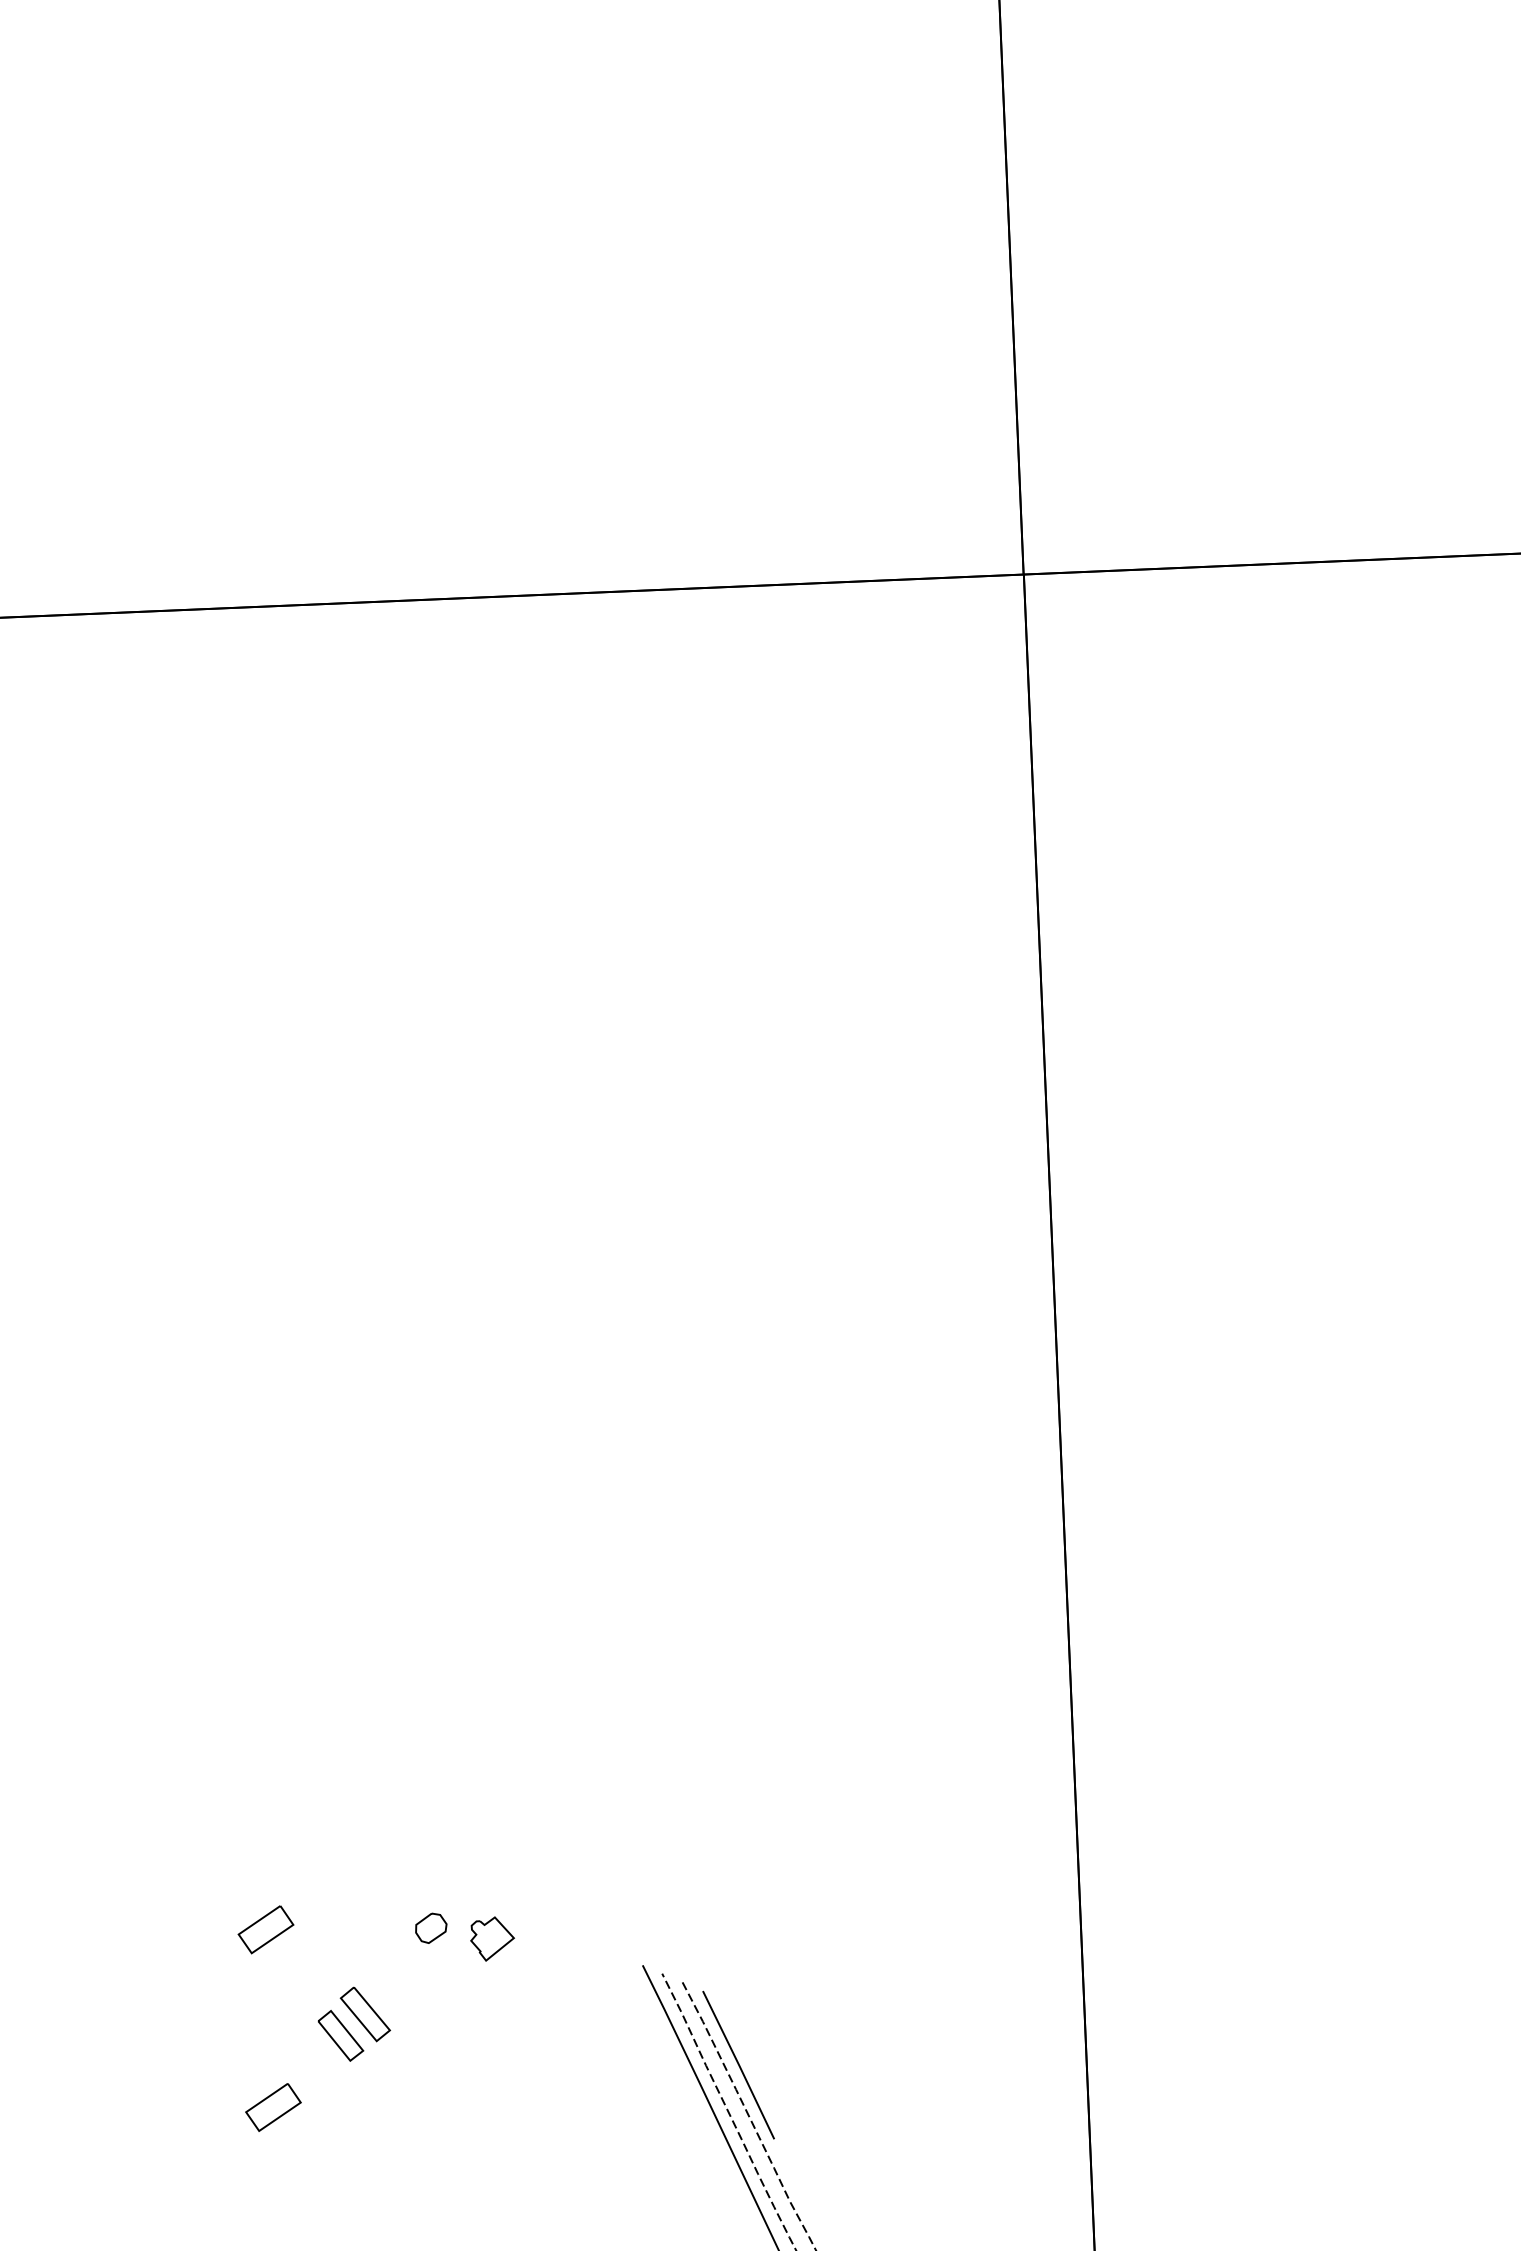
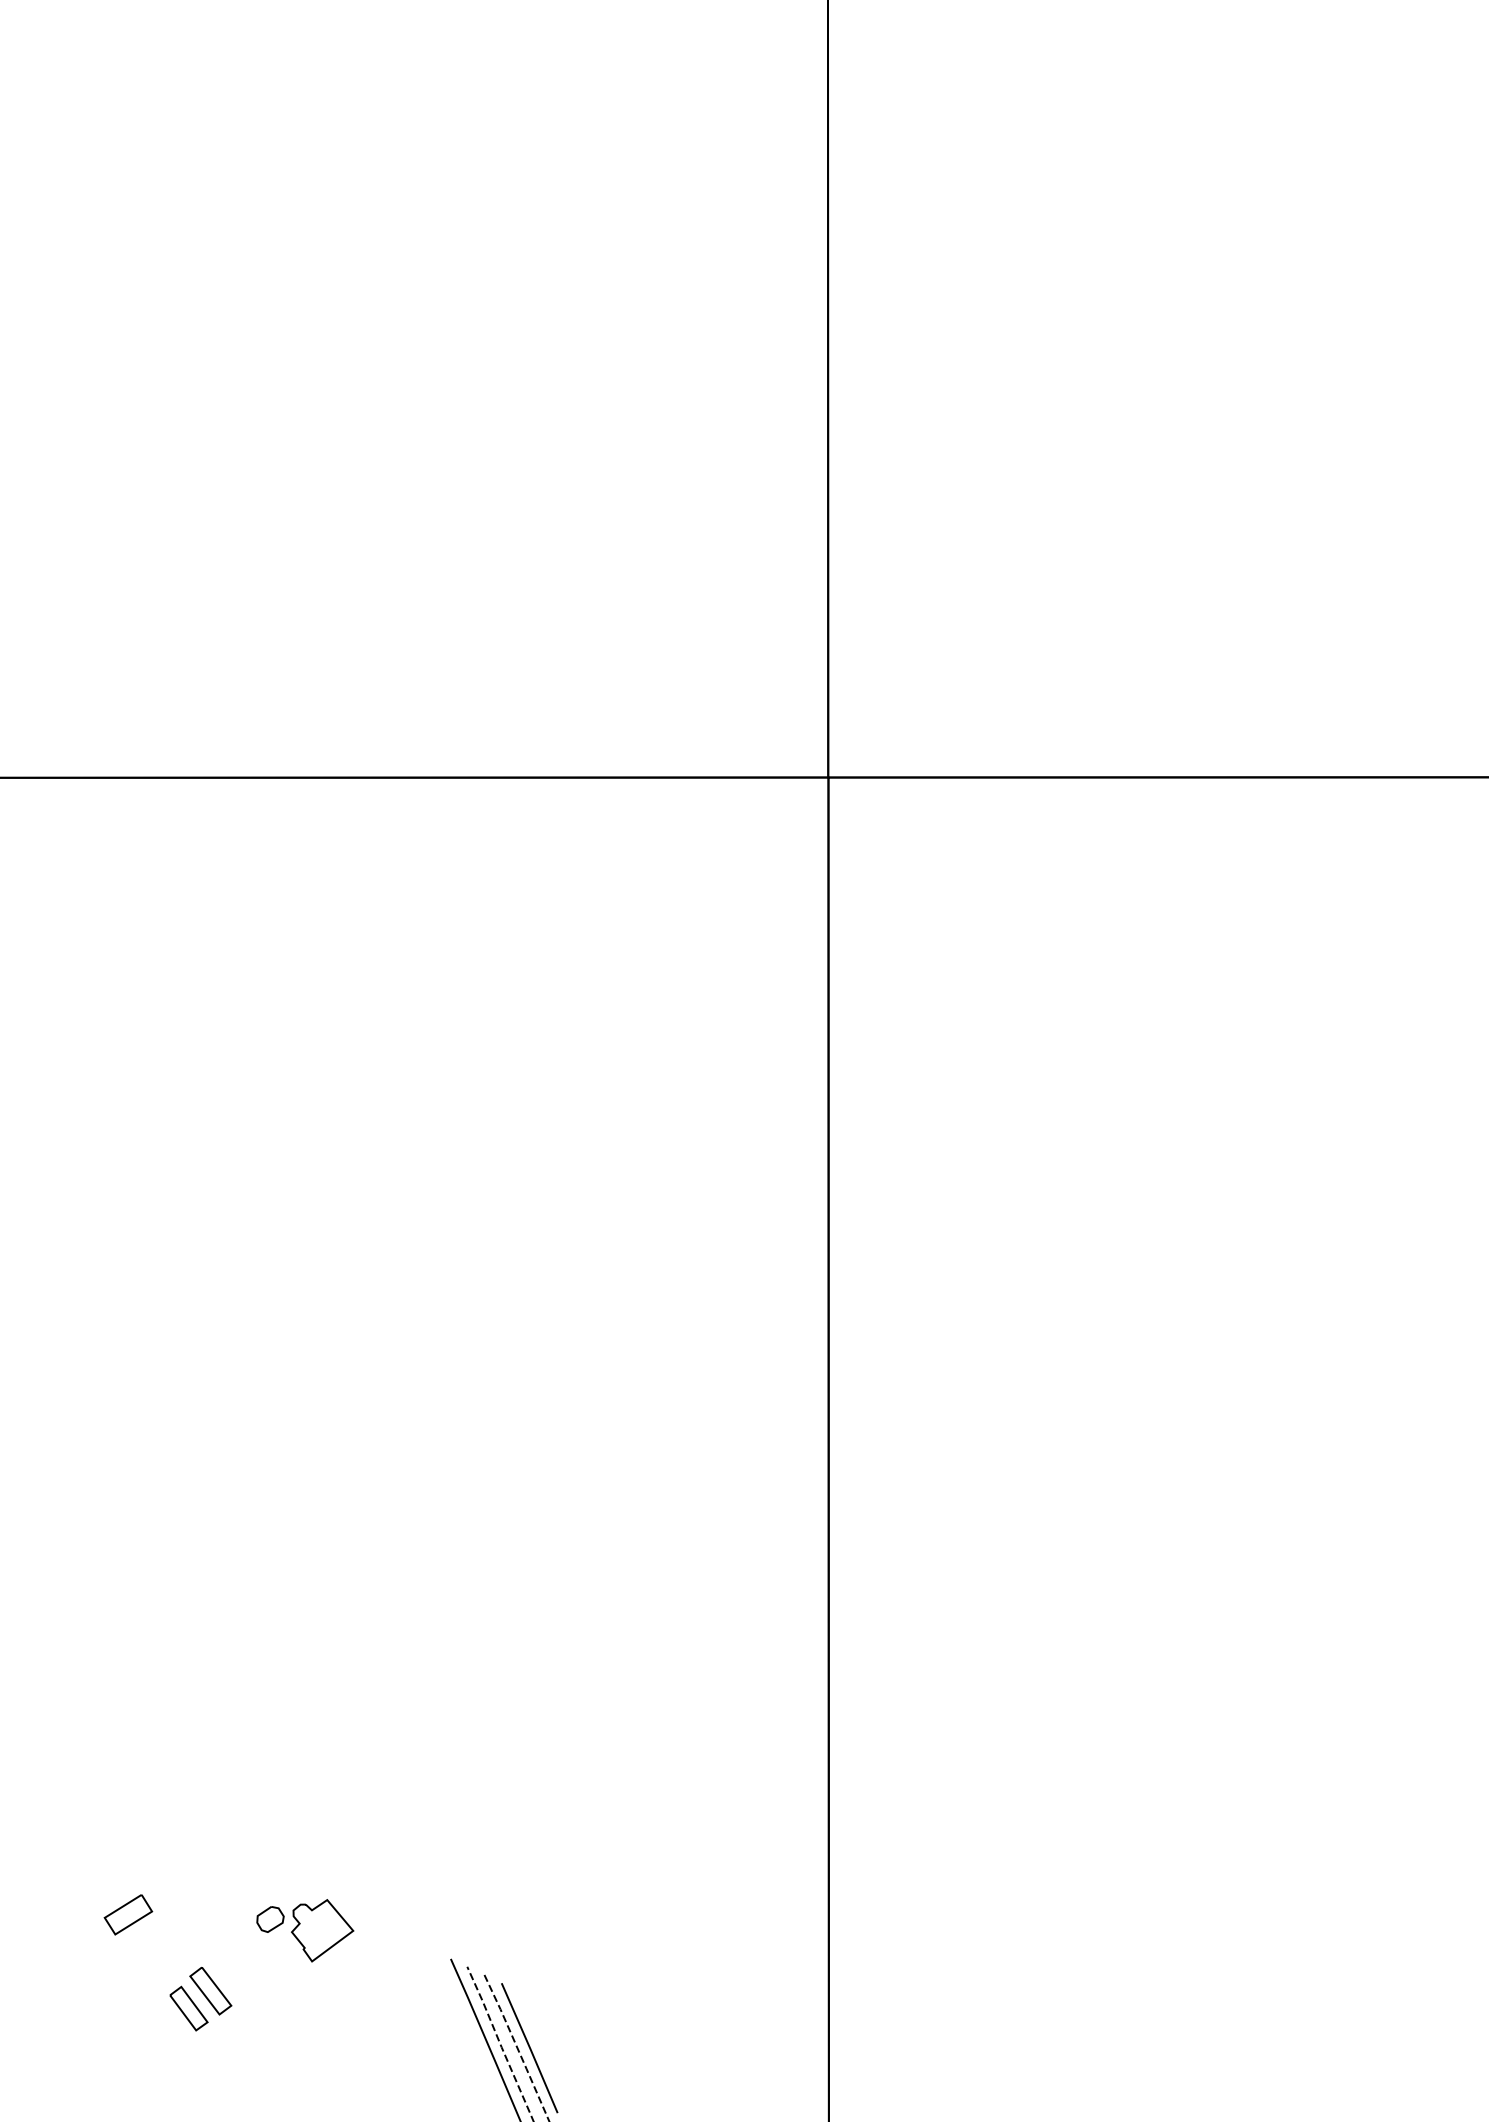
part: (492, 1938) -> (322, 1930), size x1.67
part: (273, 2107) -> (128, 2067), removed

